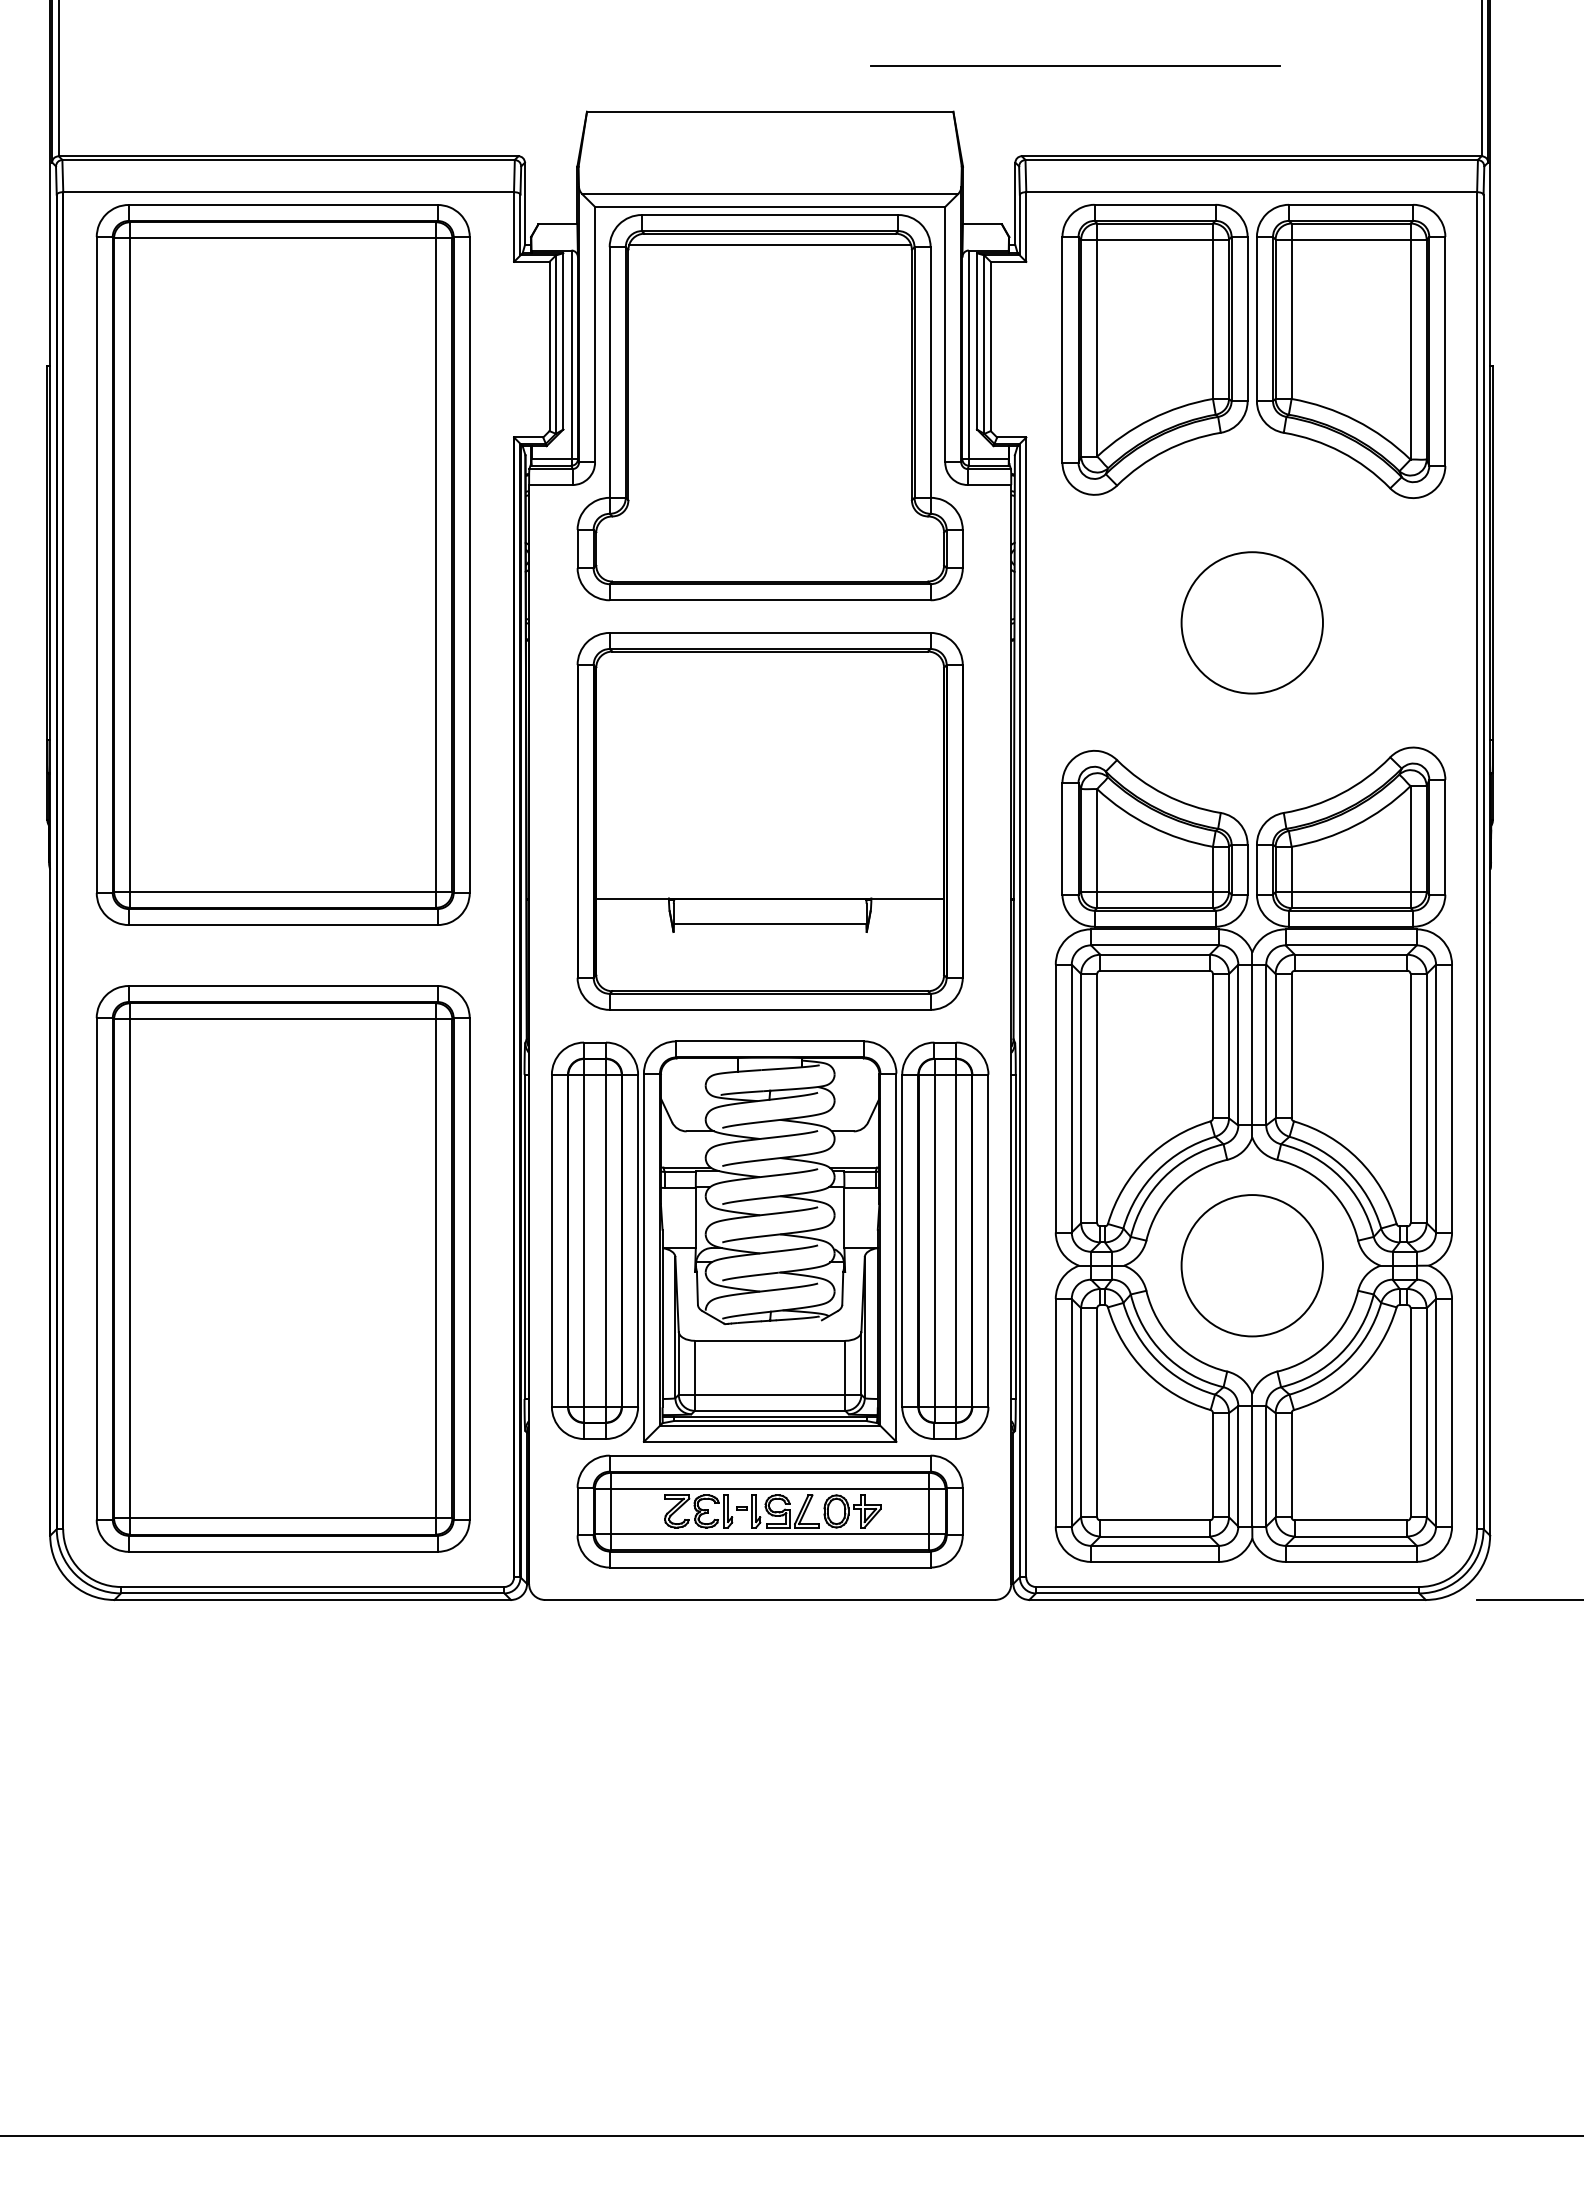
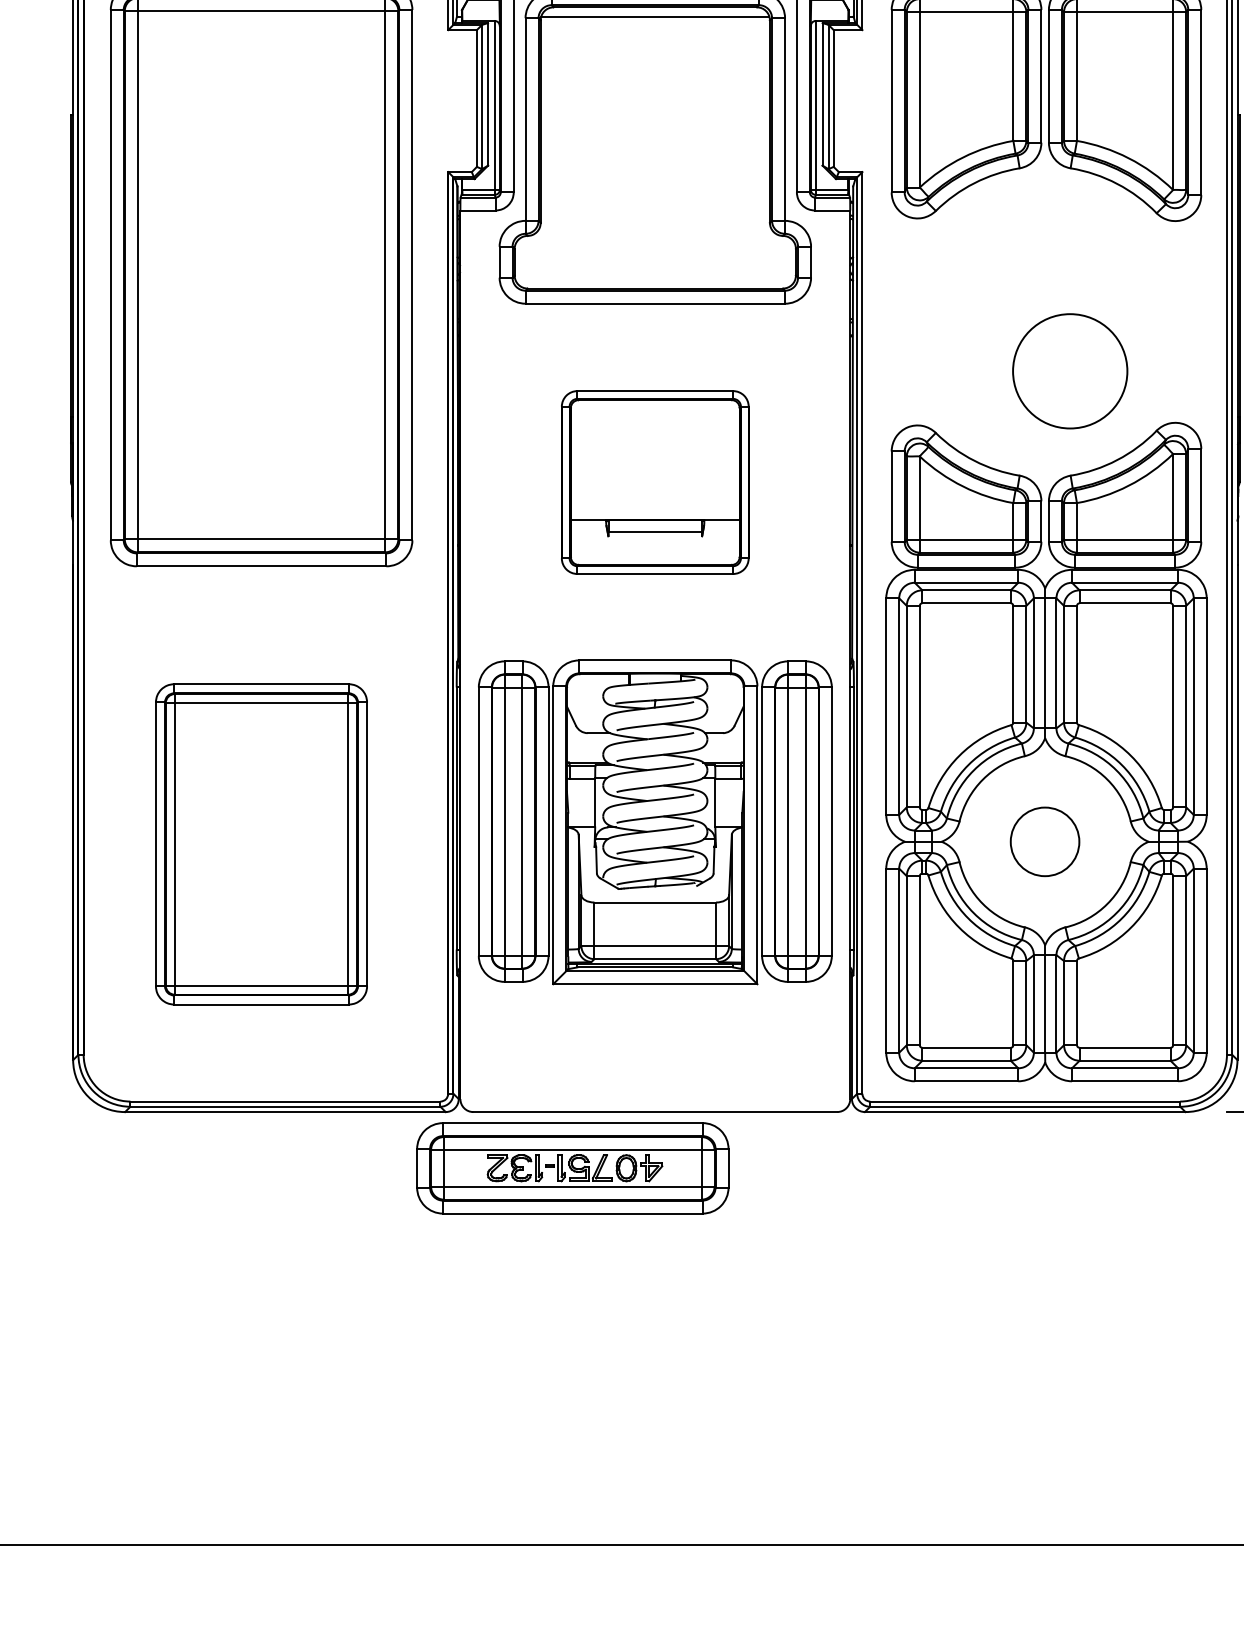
circle: (1251, 622) -> (1069, 371), moved
part: (769, 821) -> (654, 482), size x0.6
circle: (1251, 1265) -> (1044, 841), size x0.6
part: (282, 1268) -> (260, 844), size x0.7
part: (769, 1511) -> (572, 1168), moved

